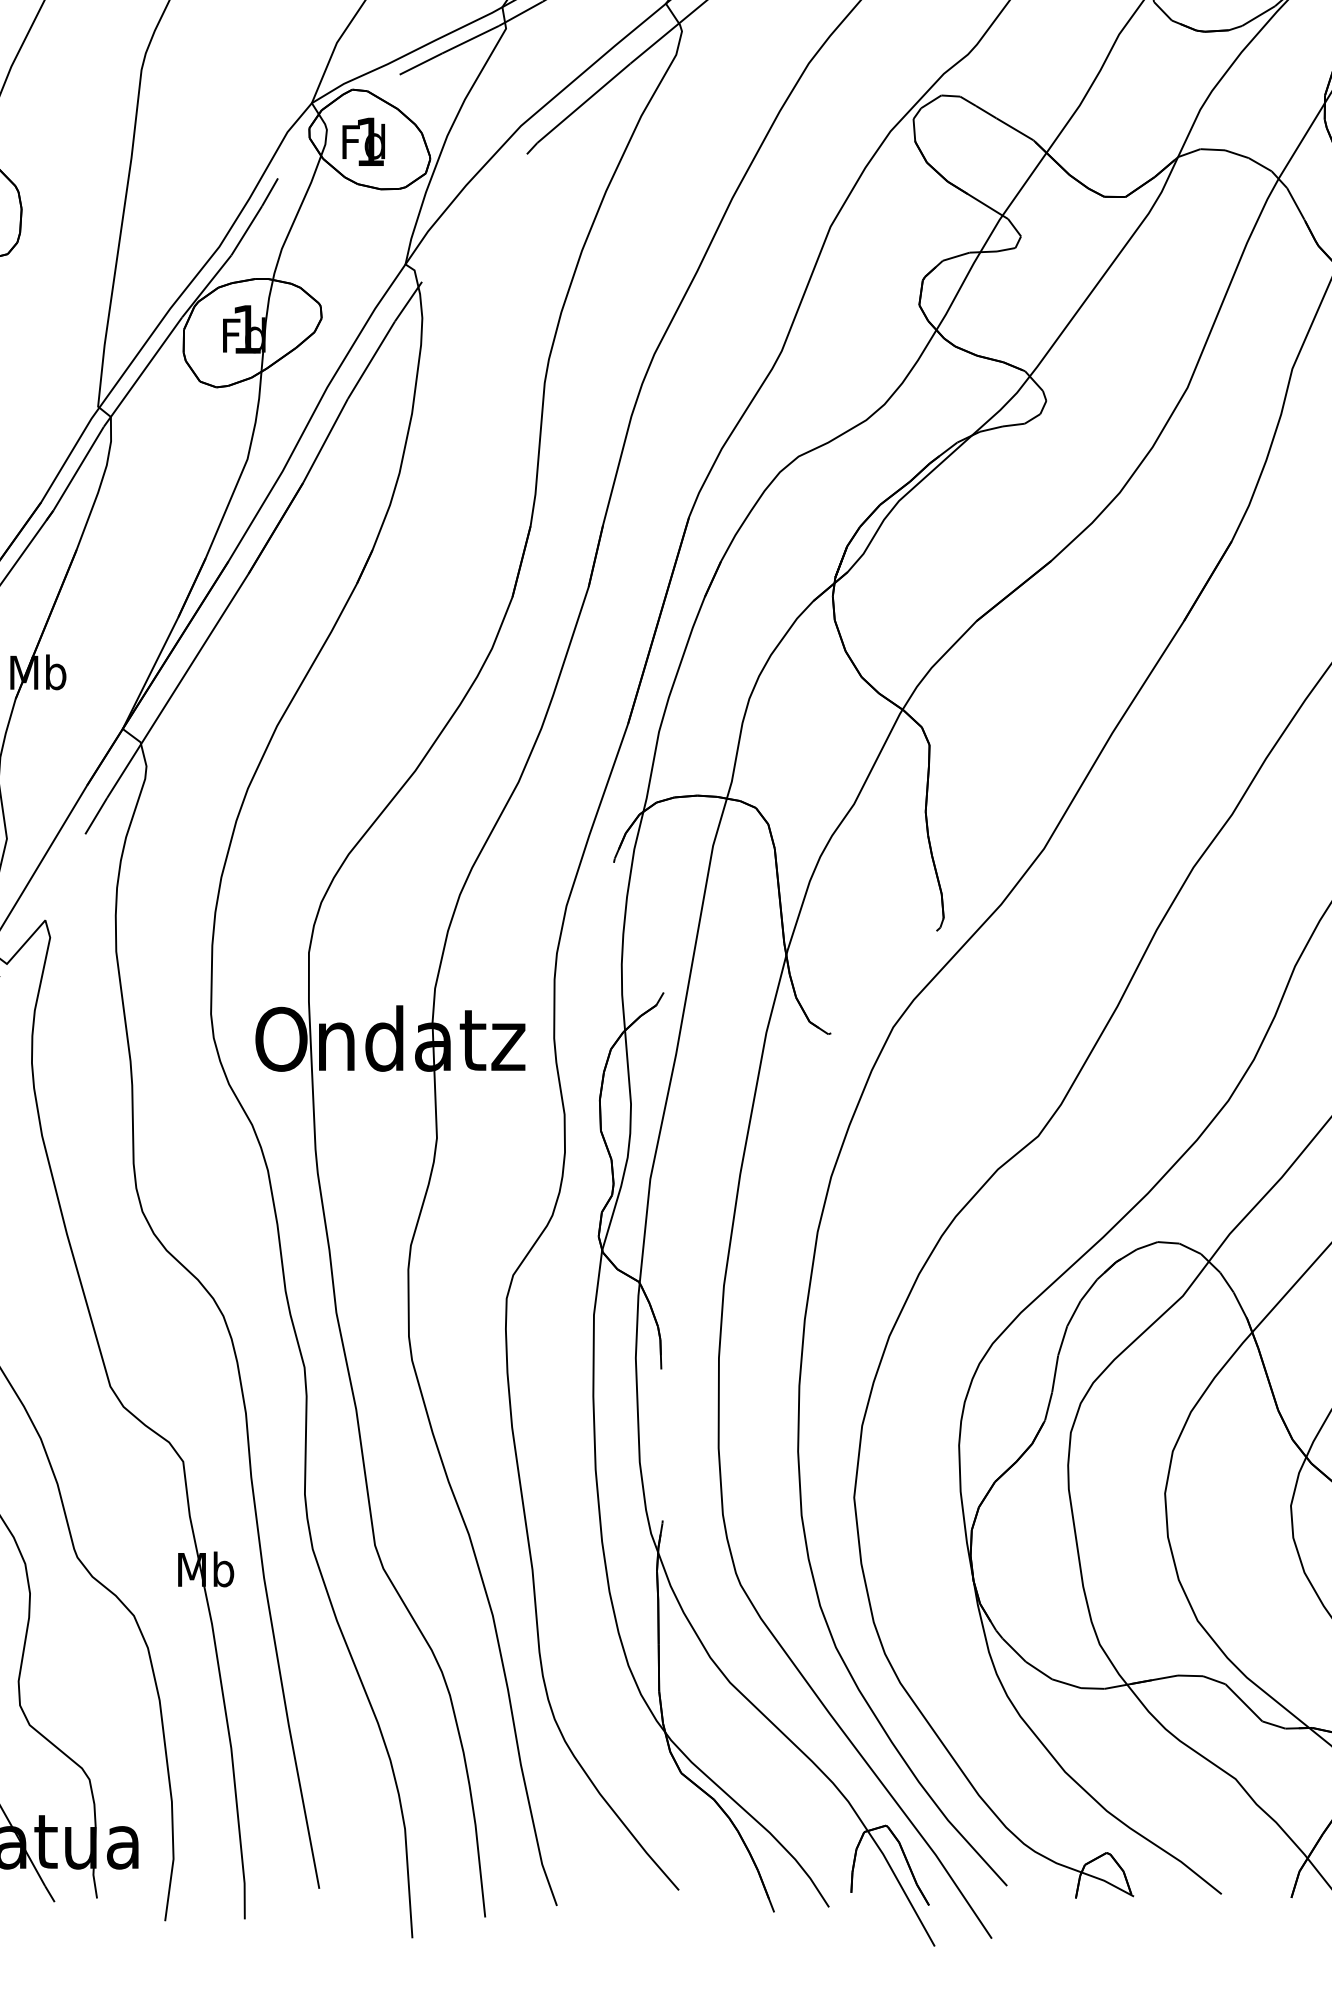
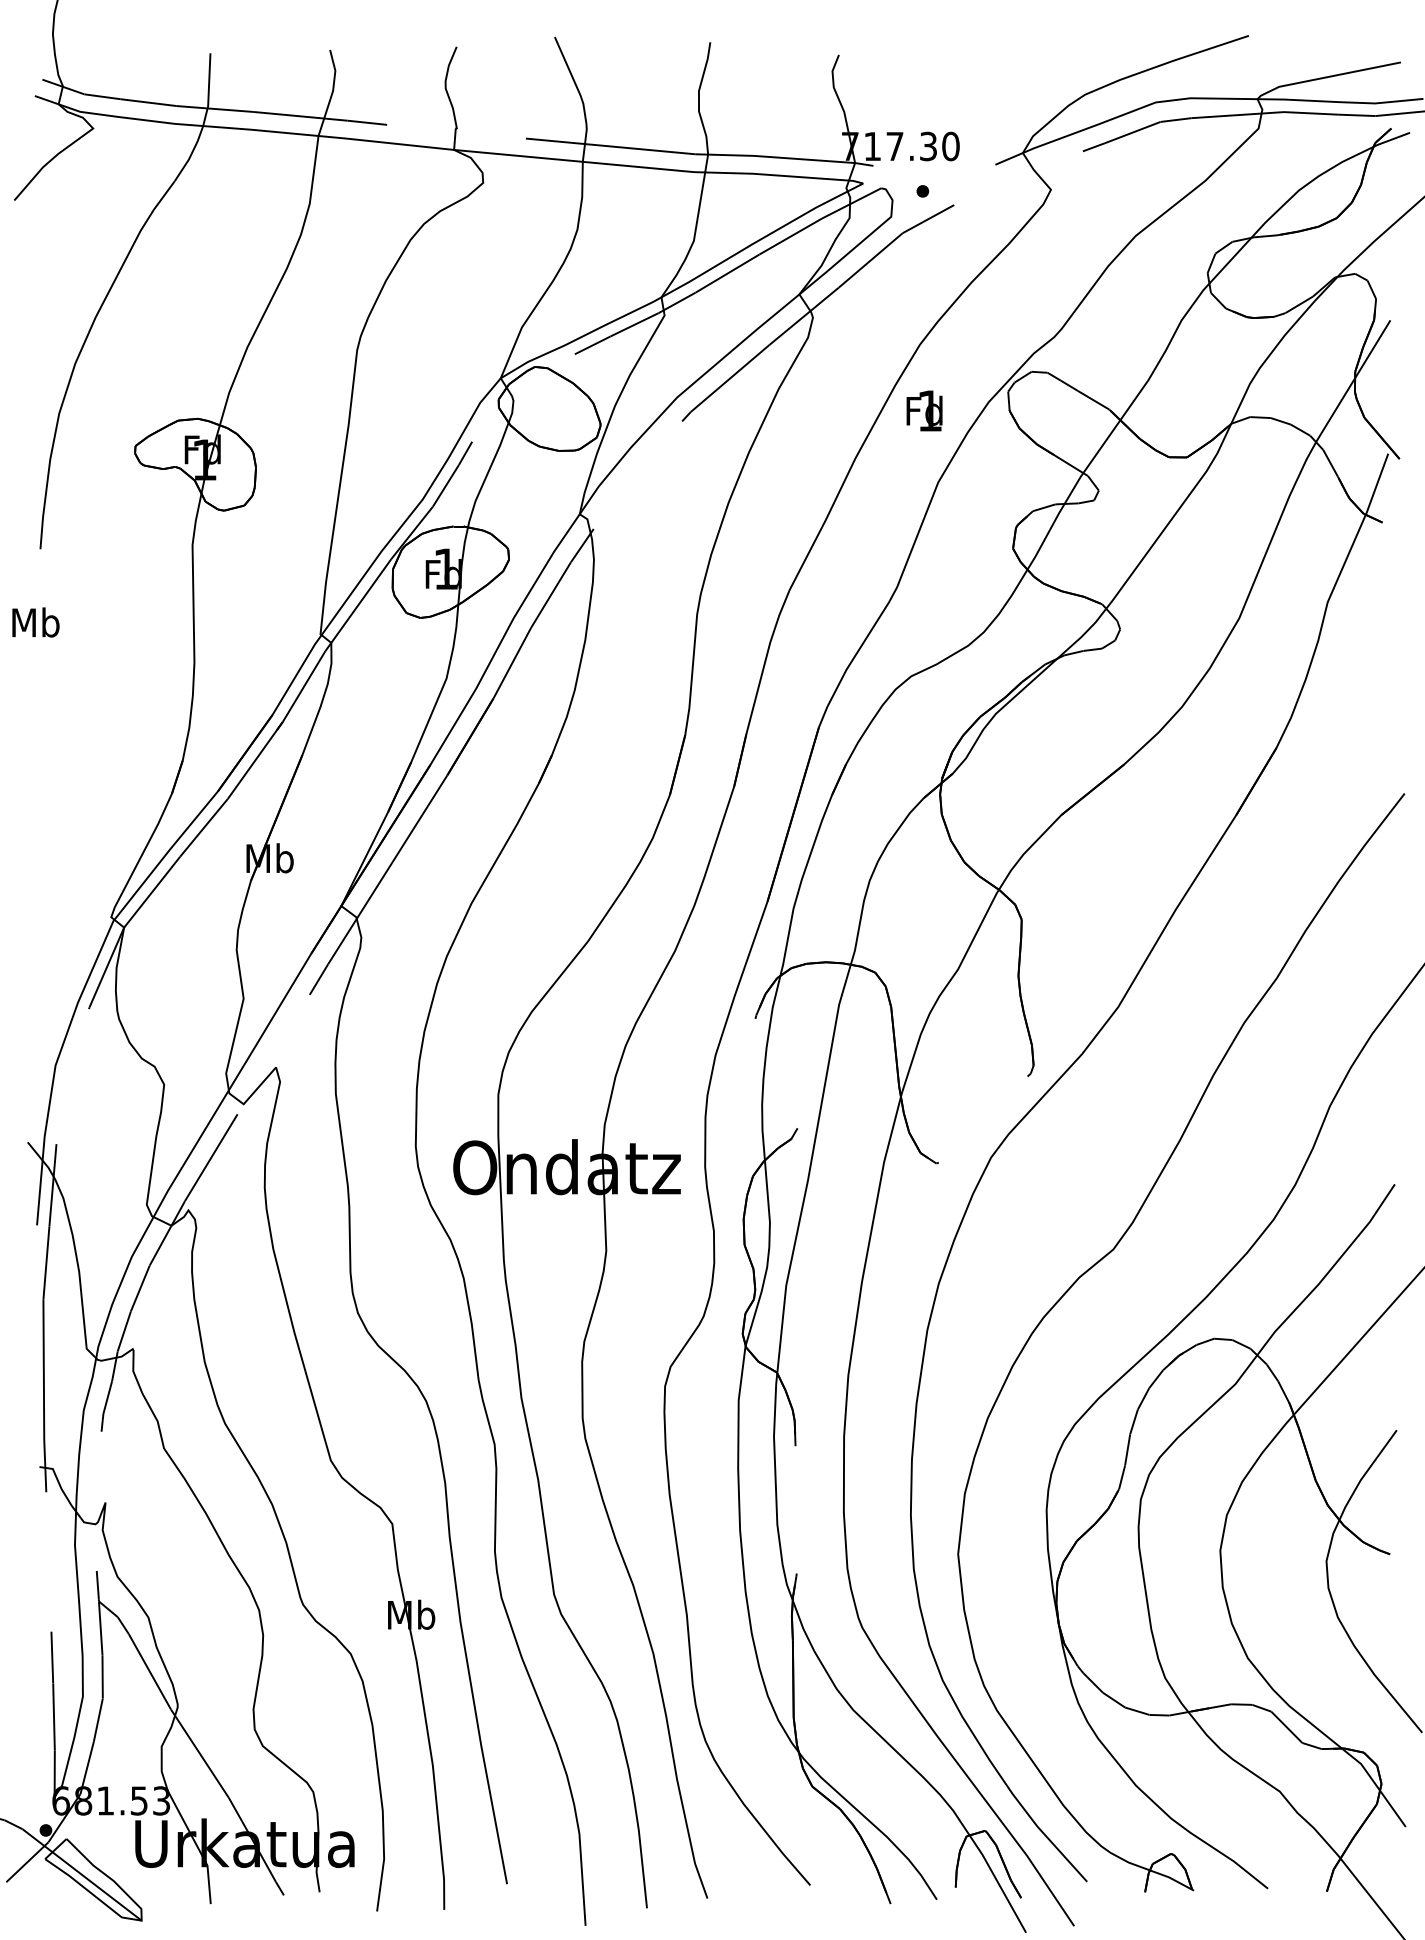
text: (363, 141) -> (924, 410), moved

